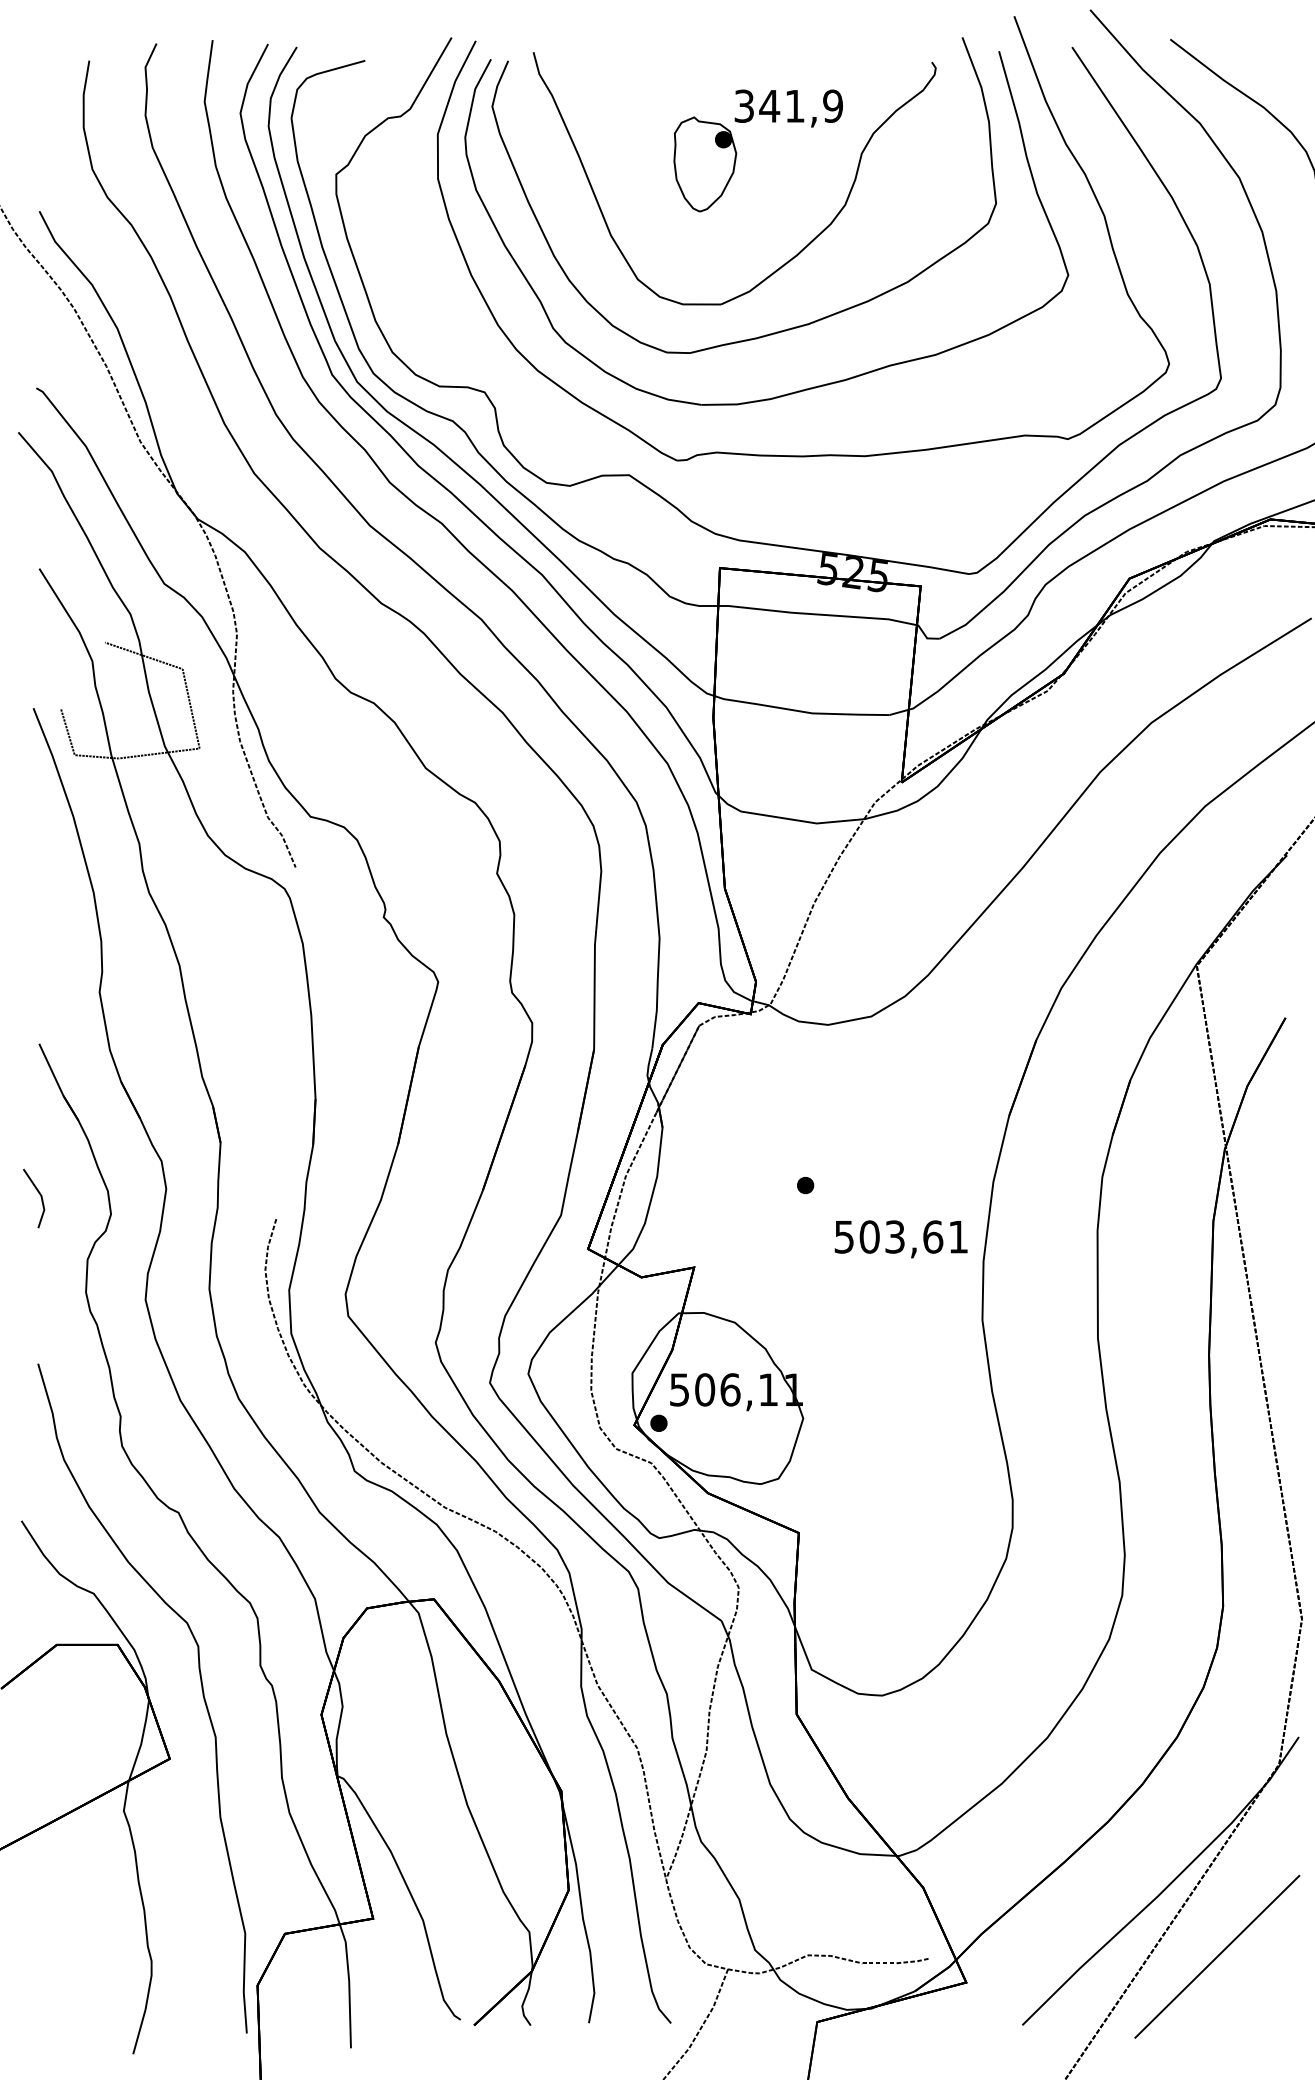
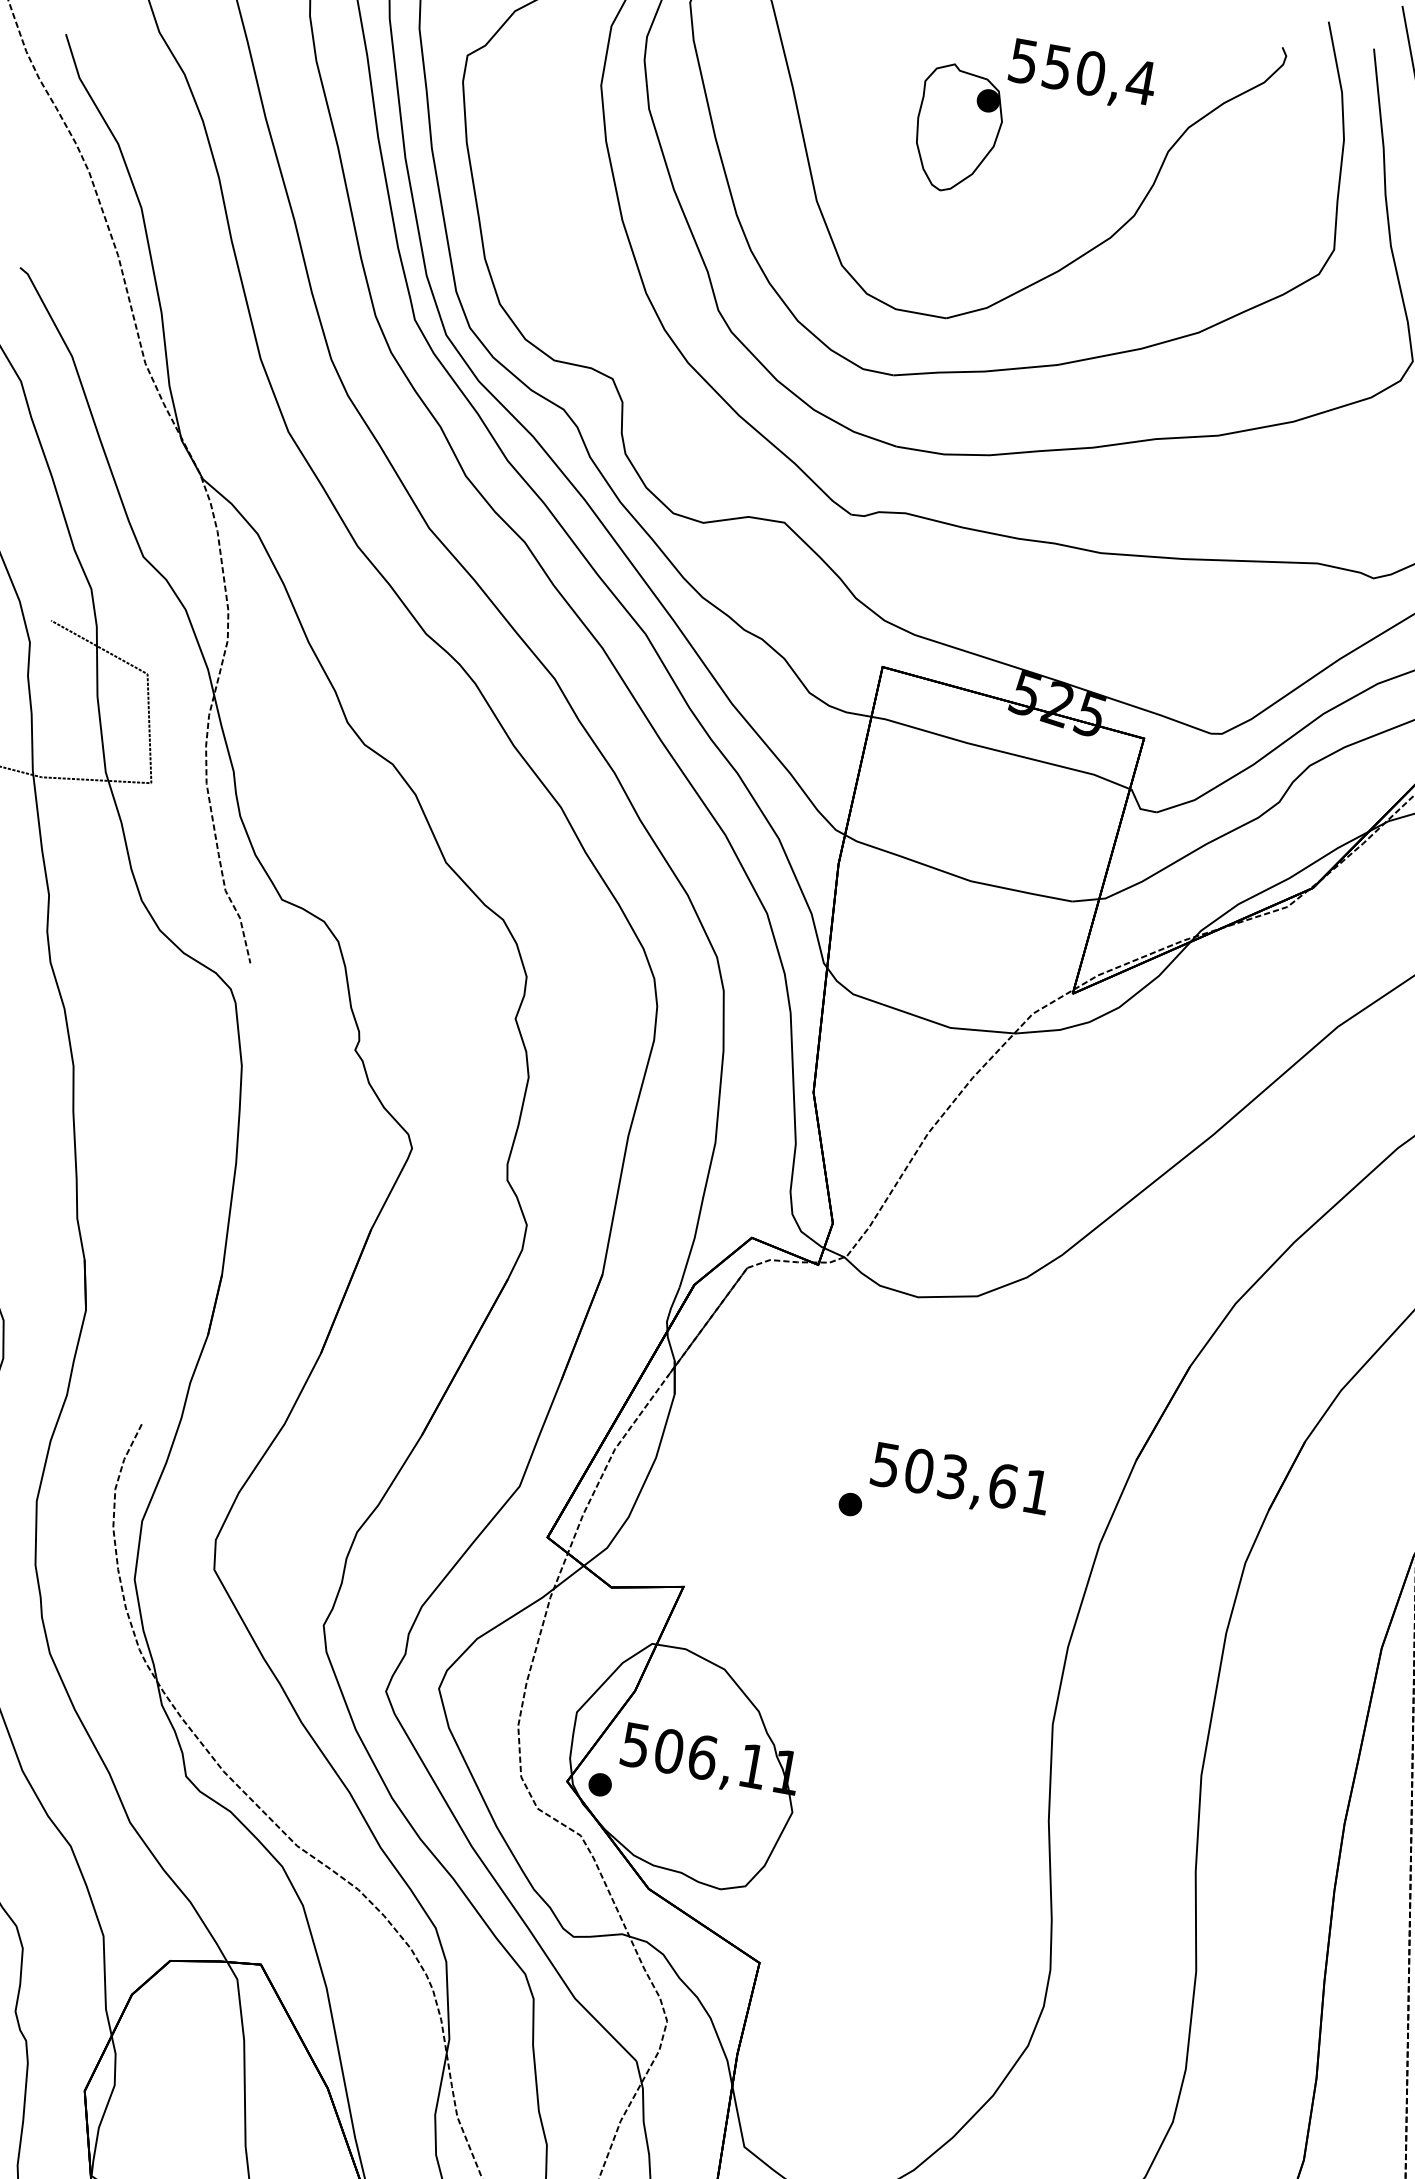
text: (789, 105) -> (1083, 71), 341,9 -> 550,4
text: (900, 1239) -> (959, 1481), moved

